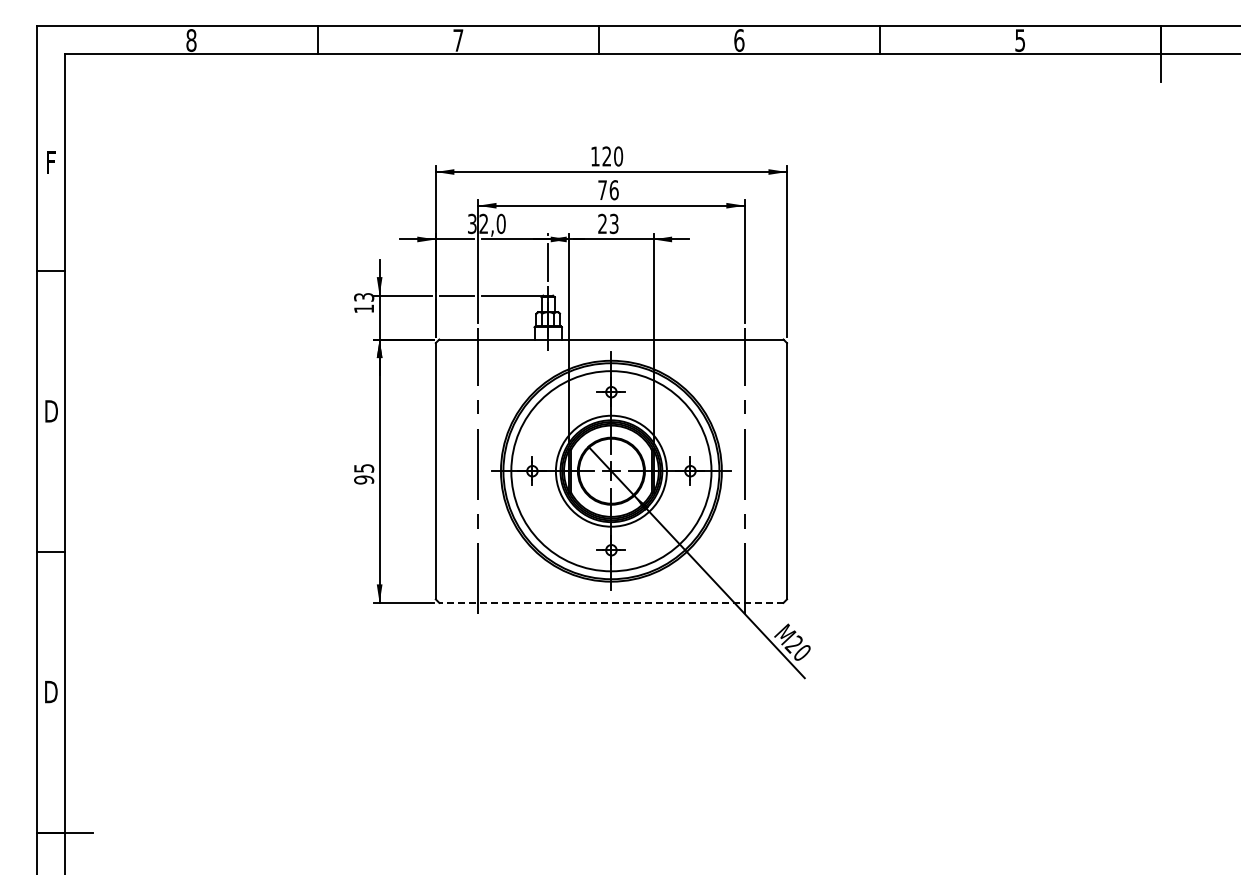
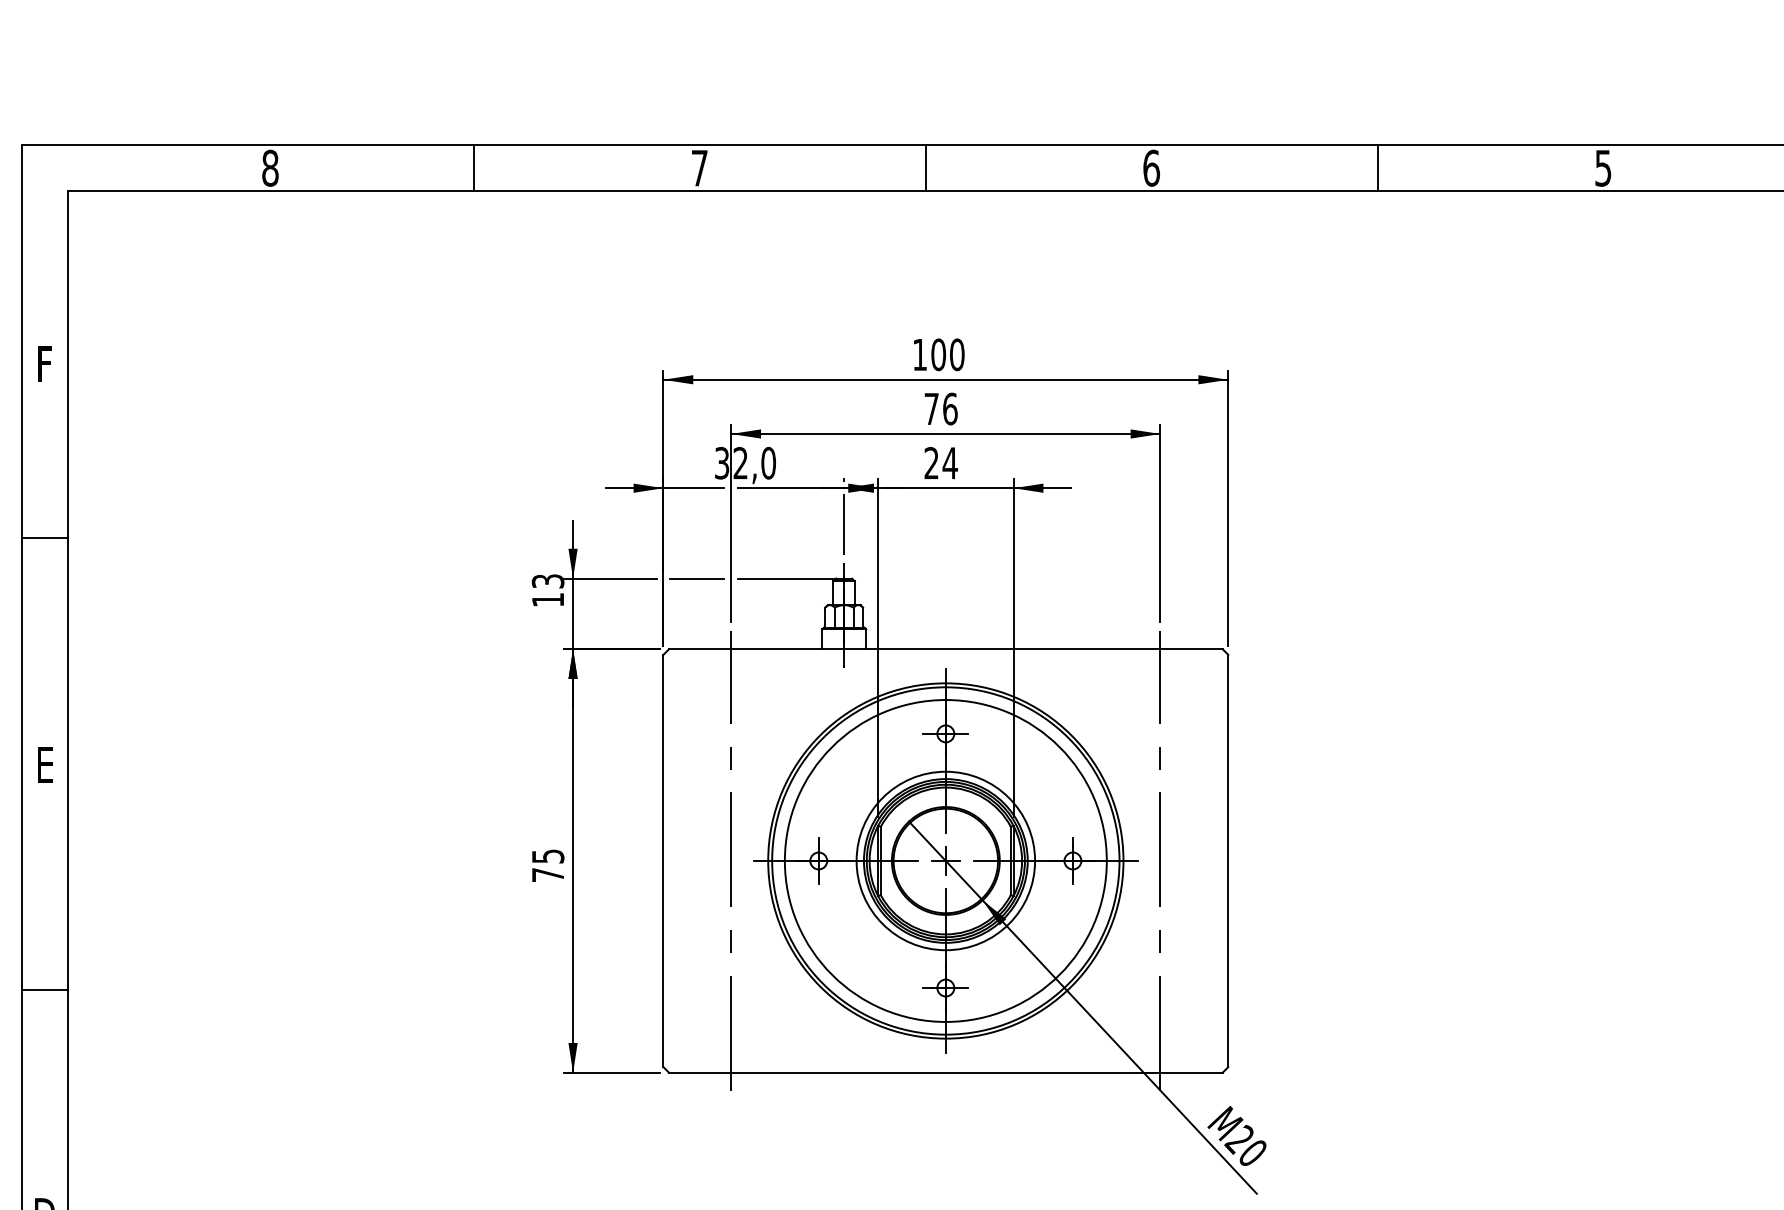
text: (606, 156) -> (937, 354), 120 -> 100
text: (613, 223) -> (949, 462), 23 -> 24
text: (51, 411) -> (45, 764), D -> E
text: (364, 479) -> (548, 874), 95 -> 75
line: (610, 602) -> (944, 1072), dashed -> solid

